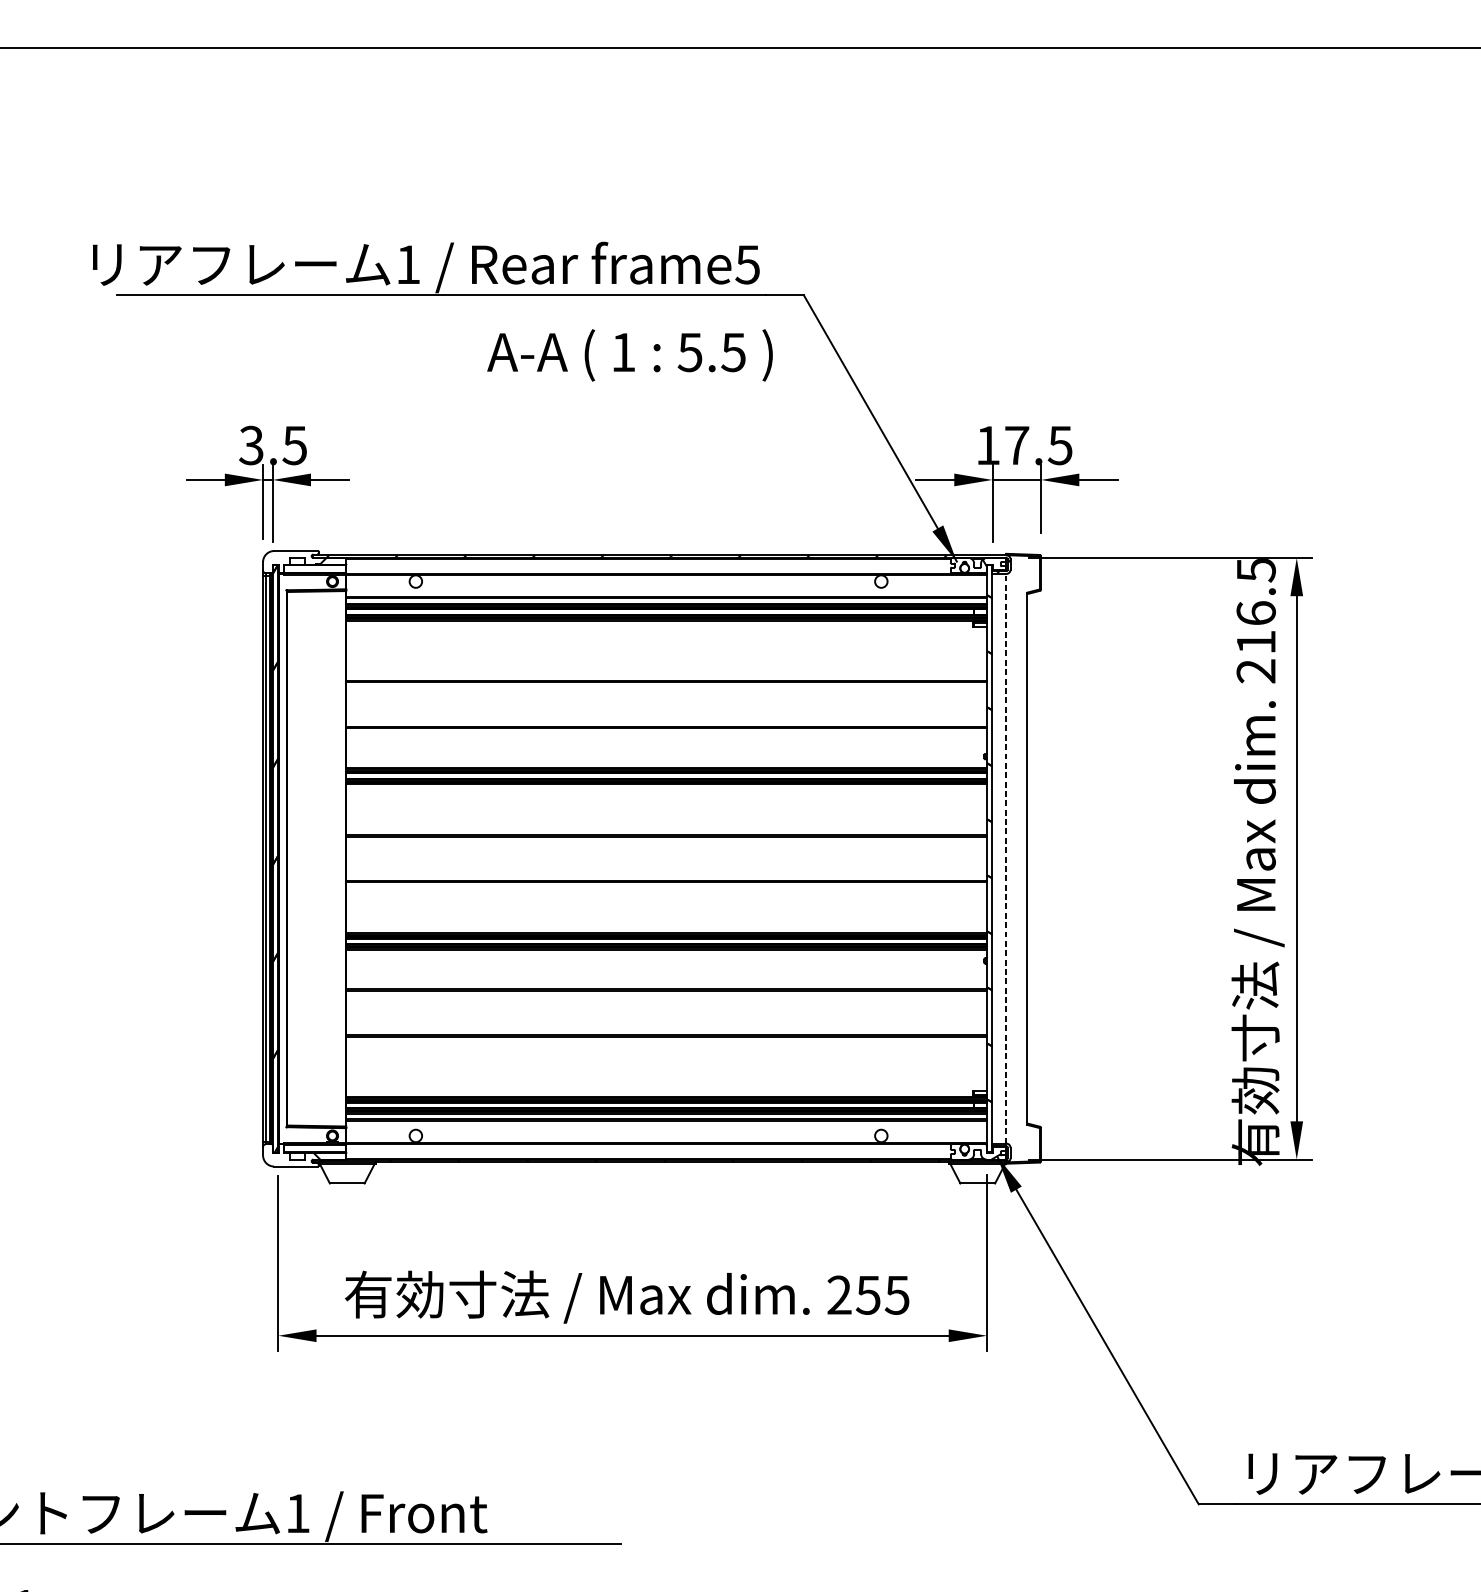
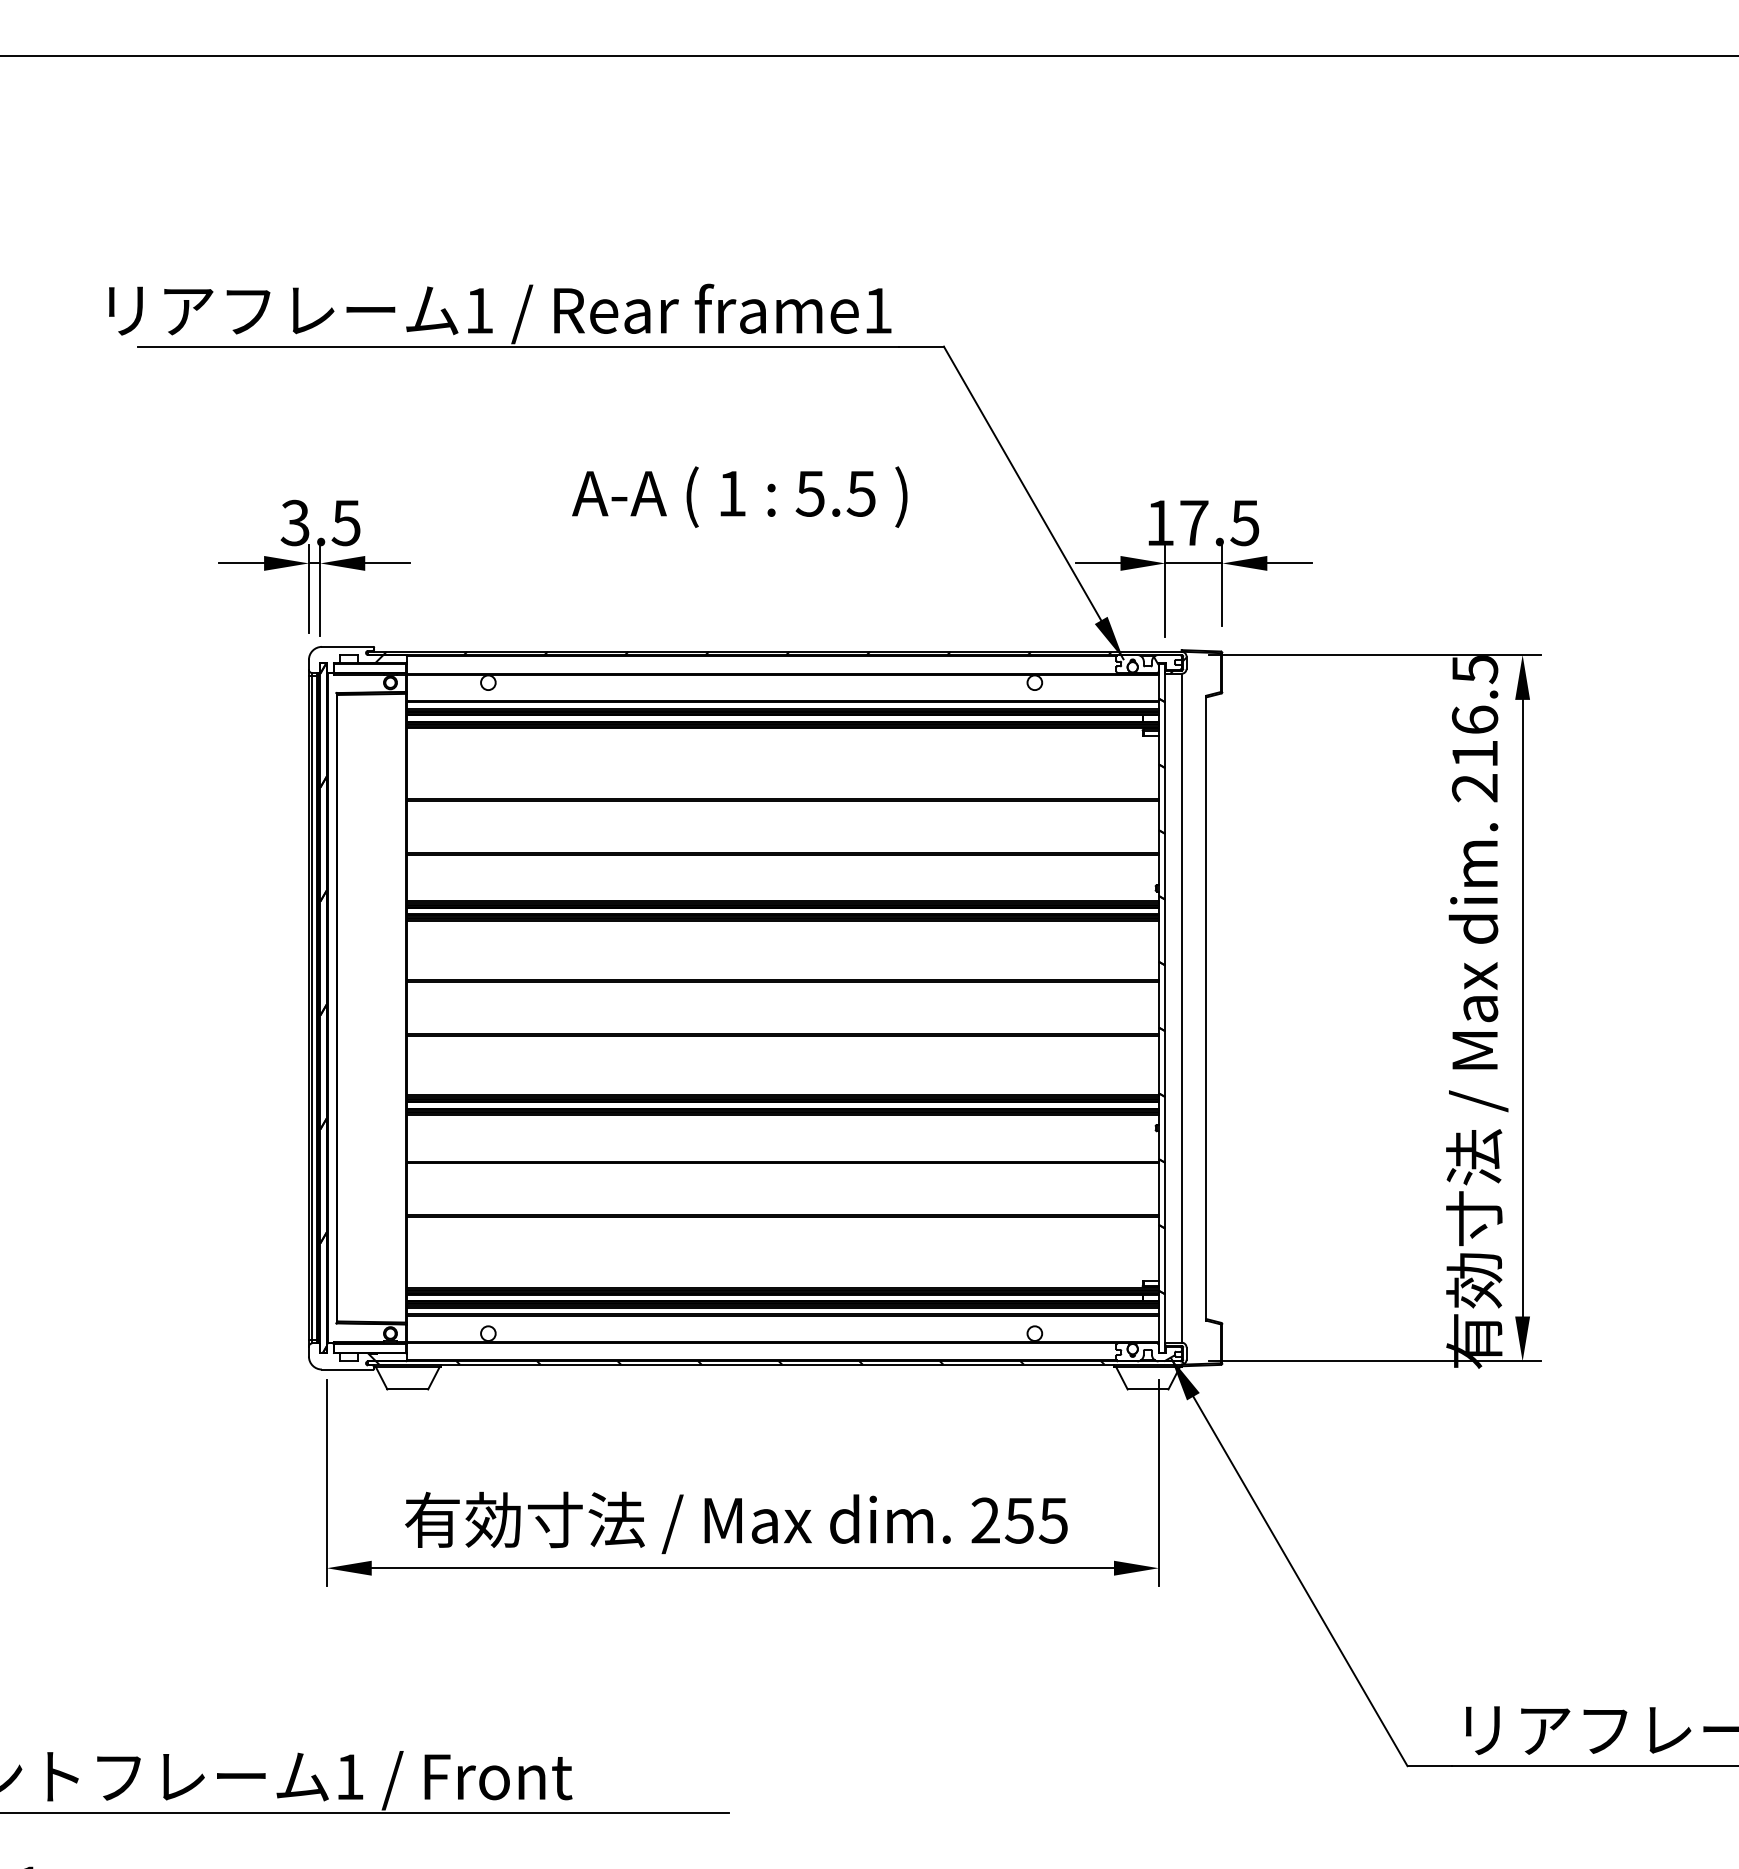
text: (747, 264) -> (877, 310), frame5 -> frame1
text: (629, 354) -> (739, 496), moved
line: (1006, 858) -> (1181, 1007), dashed -> solid

